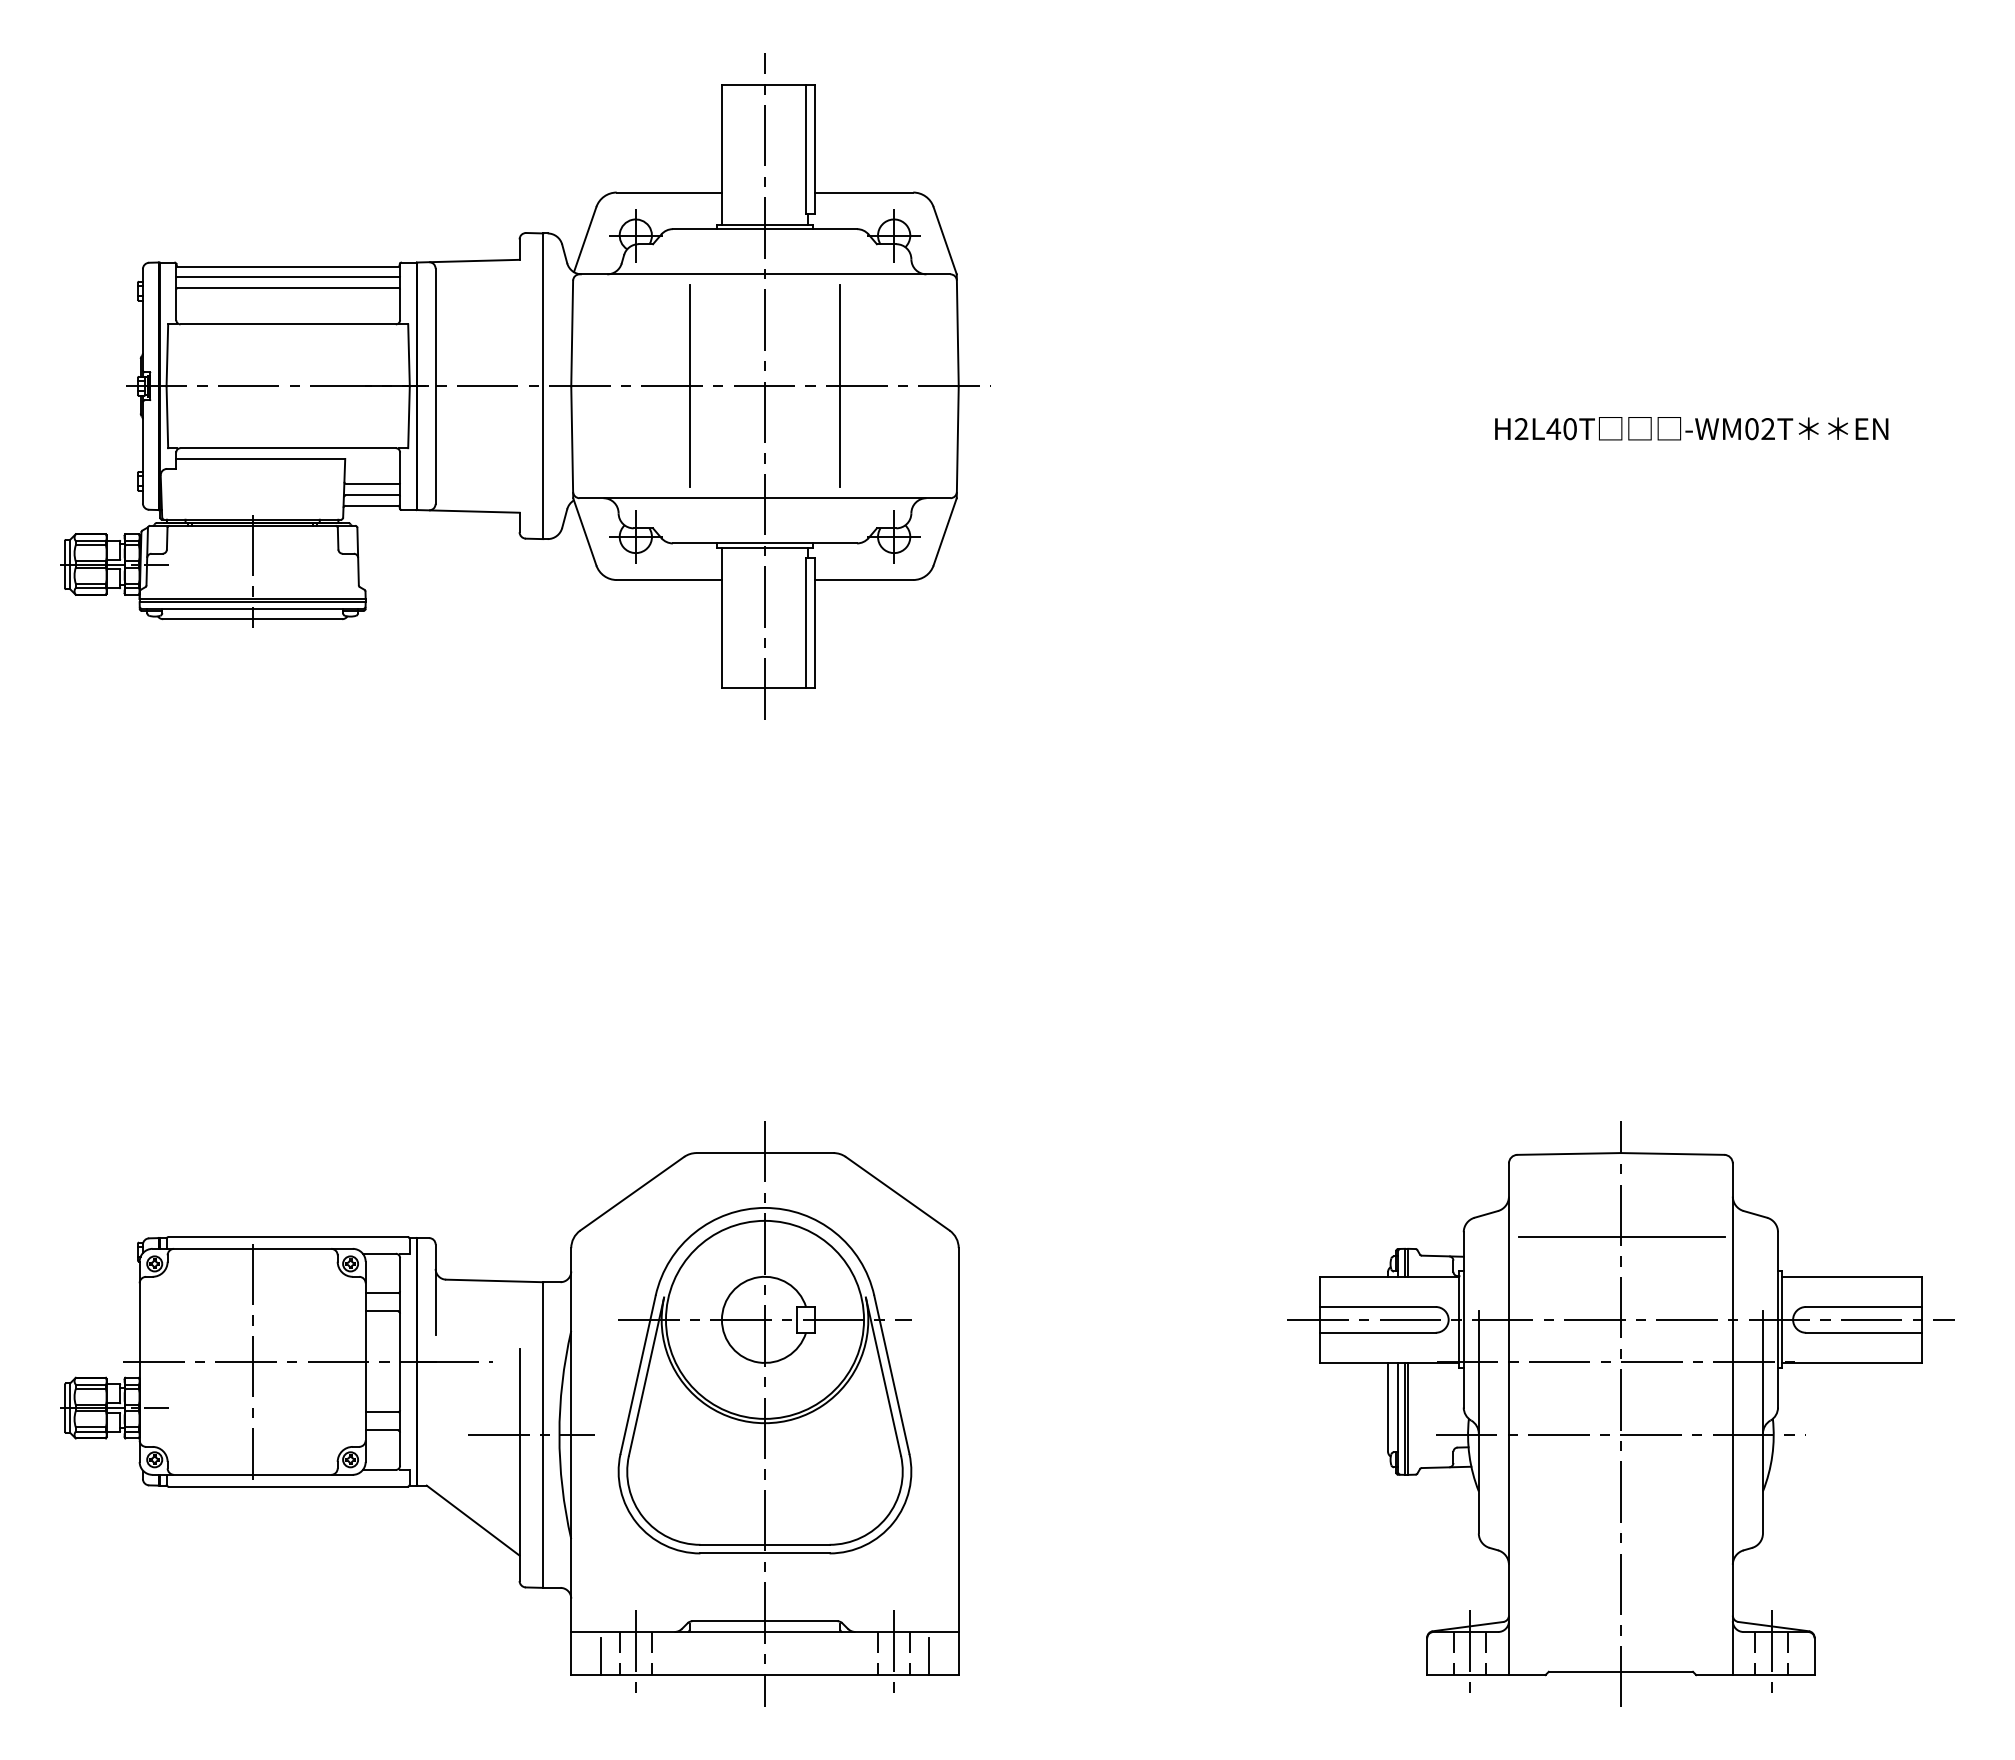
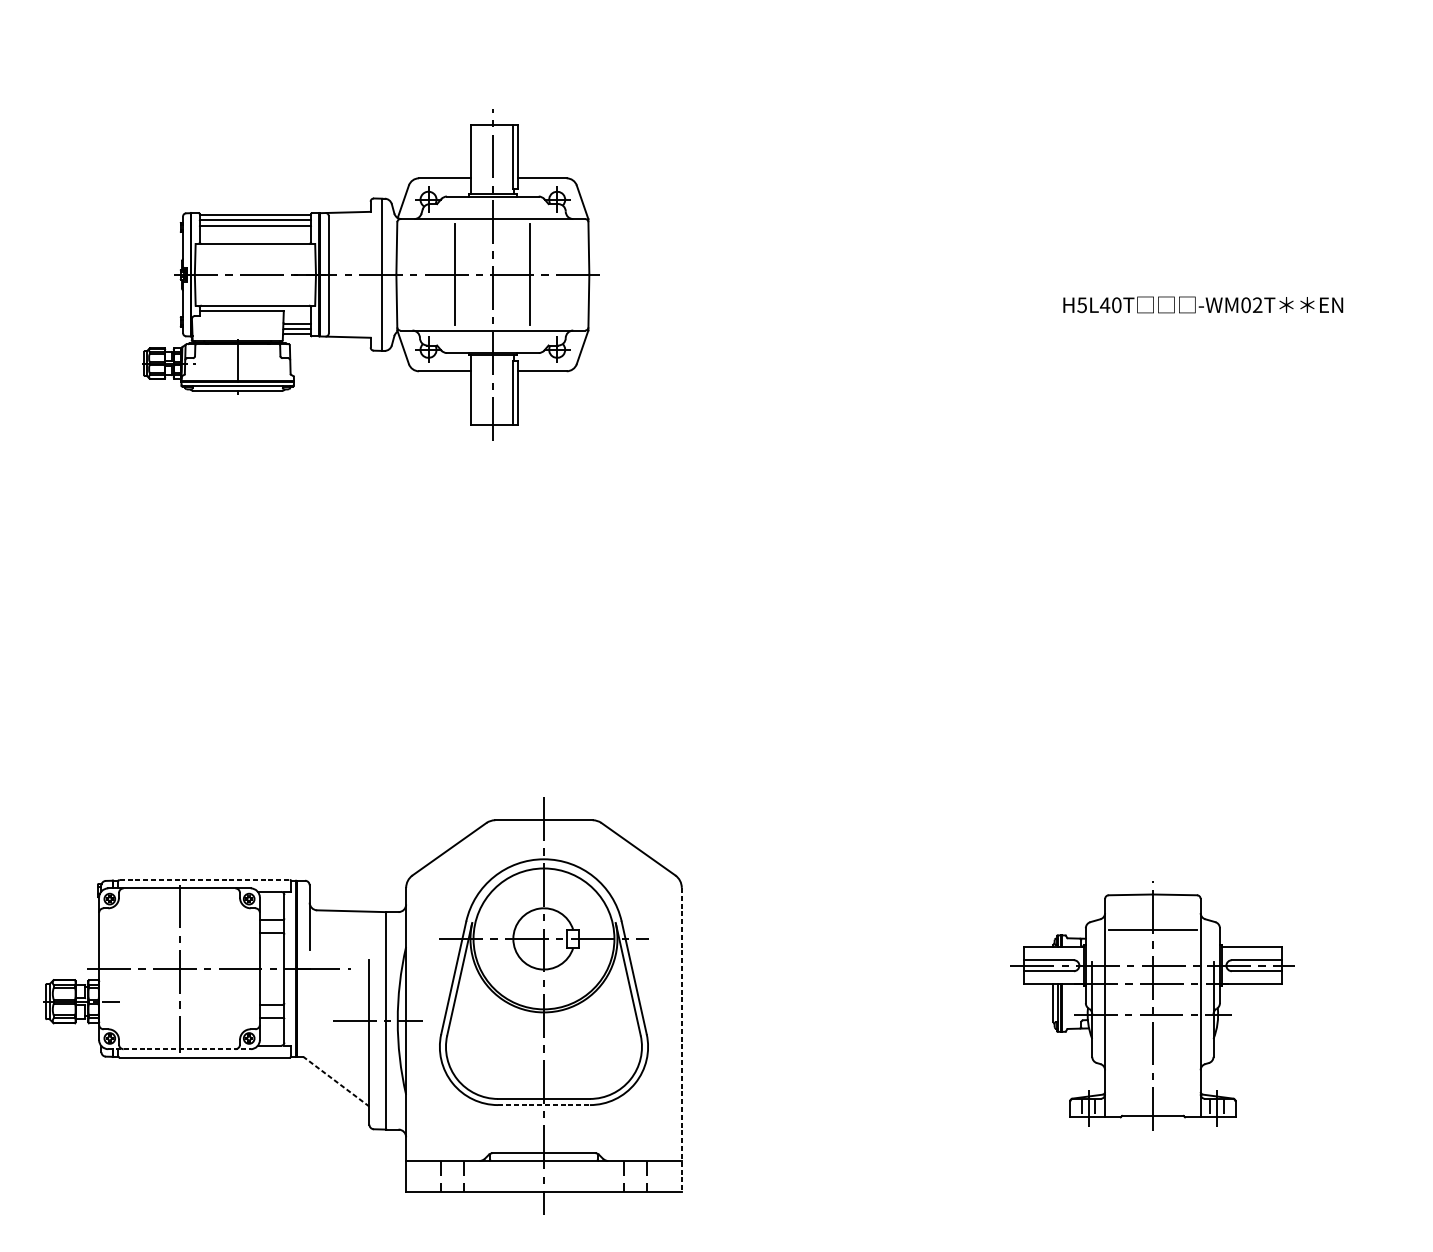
part: (525, 386) -> (373, 274), size x0.7
text: (1521, 429) -> (1082, 305), H2L40T -> H5L40T
line: (288, 1237) -> (205, 880), solid -> dashed
part: (1620, 1413) -> (1152, 1005), size x0.6
line: (958, 1462) -> (681, 1040), solid -> dashed
line: (253, 1474) -> (180, 1048), solid -> dashed
line: (472, 1520) -> (335, 1081), solid -> dashed
line: (765, 1553) -> (544, 1105), solid -> dashed
line: (635, 1653) -> (451, 1176), removed
line: (894, 1653) -> (636, 1176), removed
line: (601, 1656) -> (427, 1178), removed
line: (928, 1656) -> (660, 1178), removed

